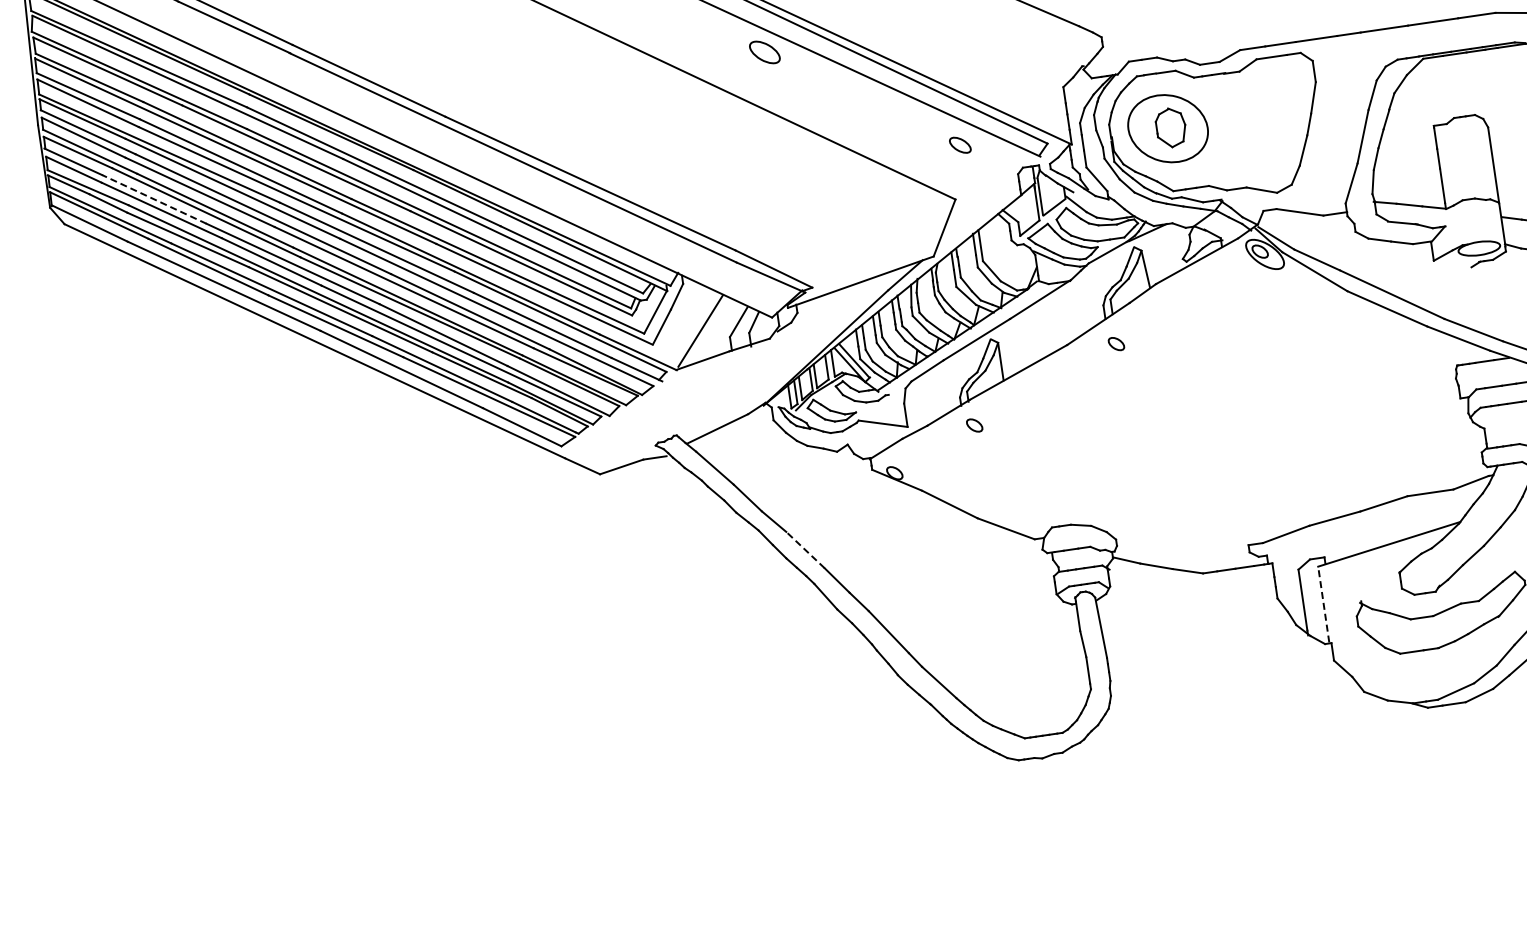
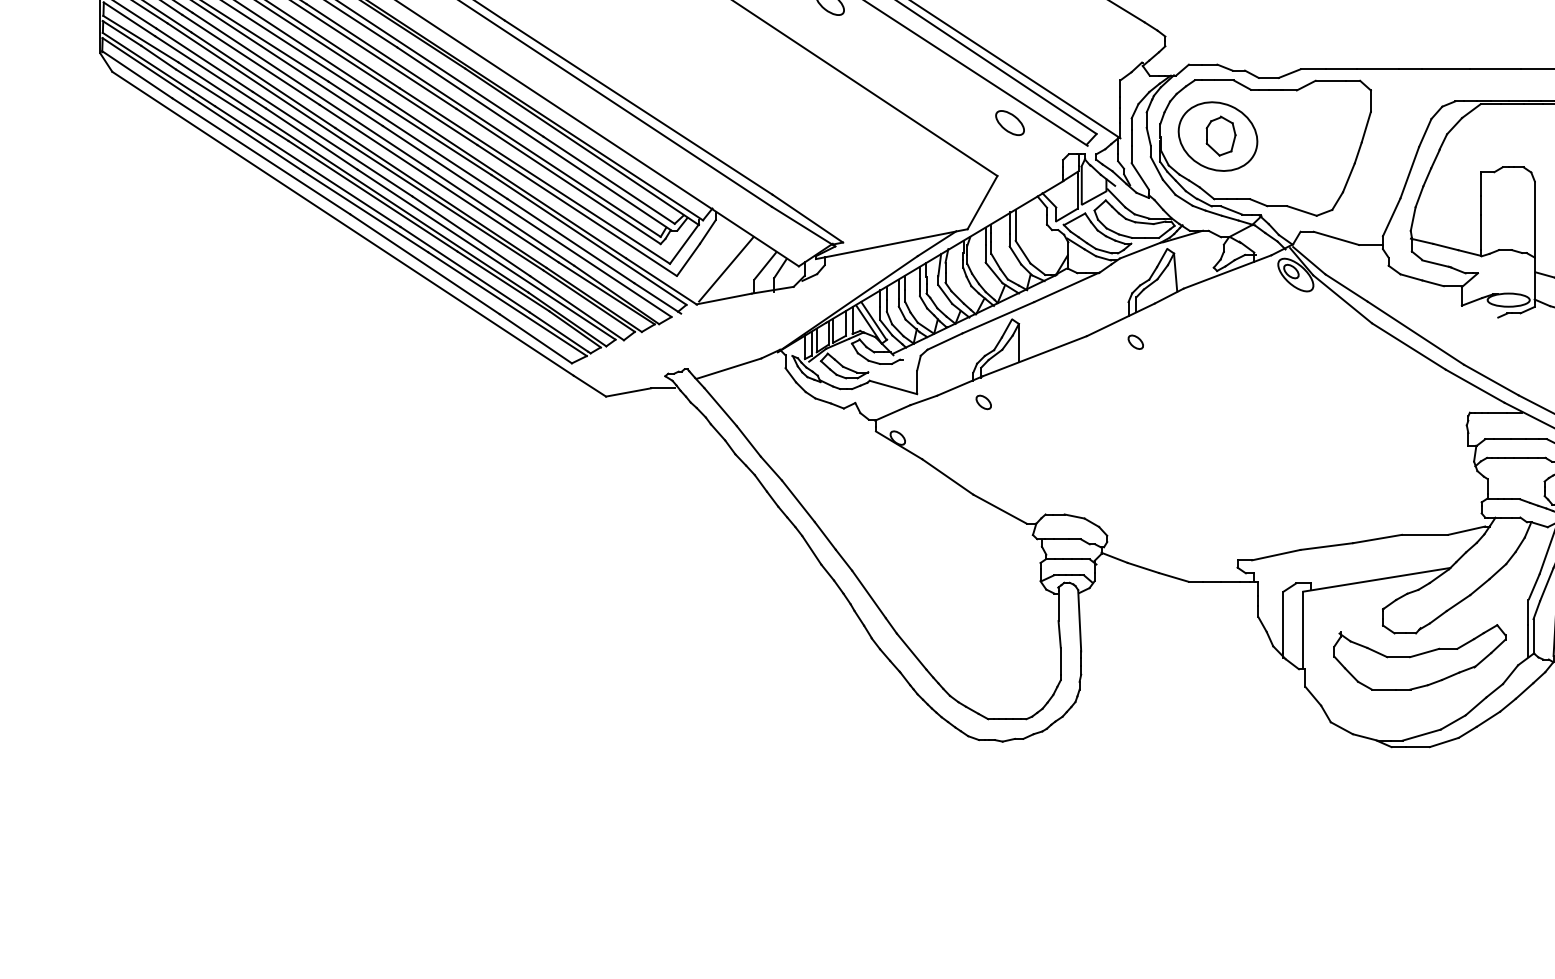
part: (959, 144) -> (1009, 122), size x1.43
line: (154, 199) -> (204, 60), dashed -> solid
line: (805, 549) -> (798, 500), dashed -> solid
line: (1323, 604) -> (1303, 629), dashed -> solid

